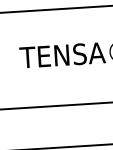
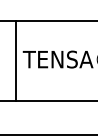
line: (10, 59) -> (15, 60), added

